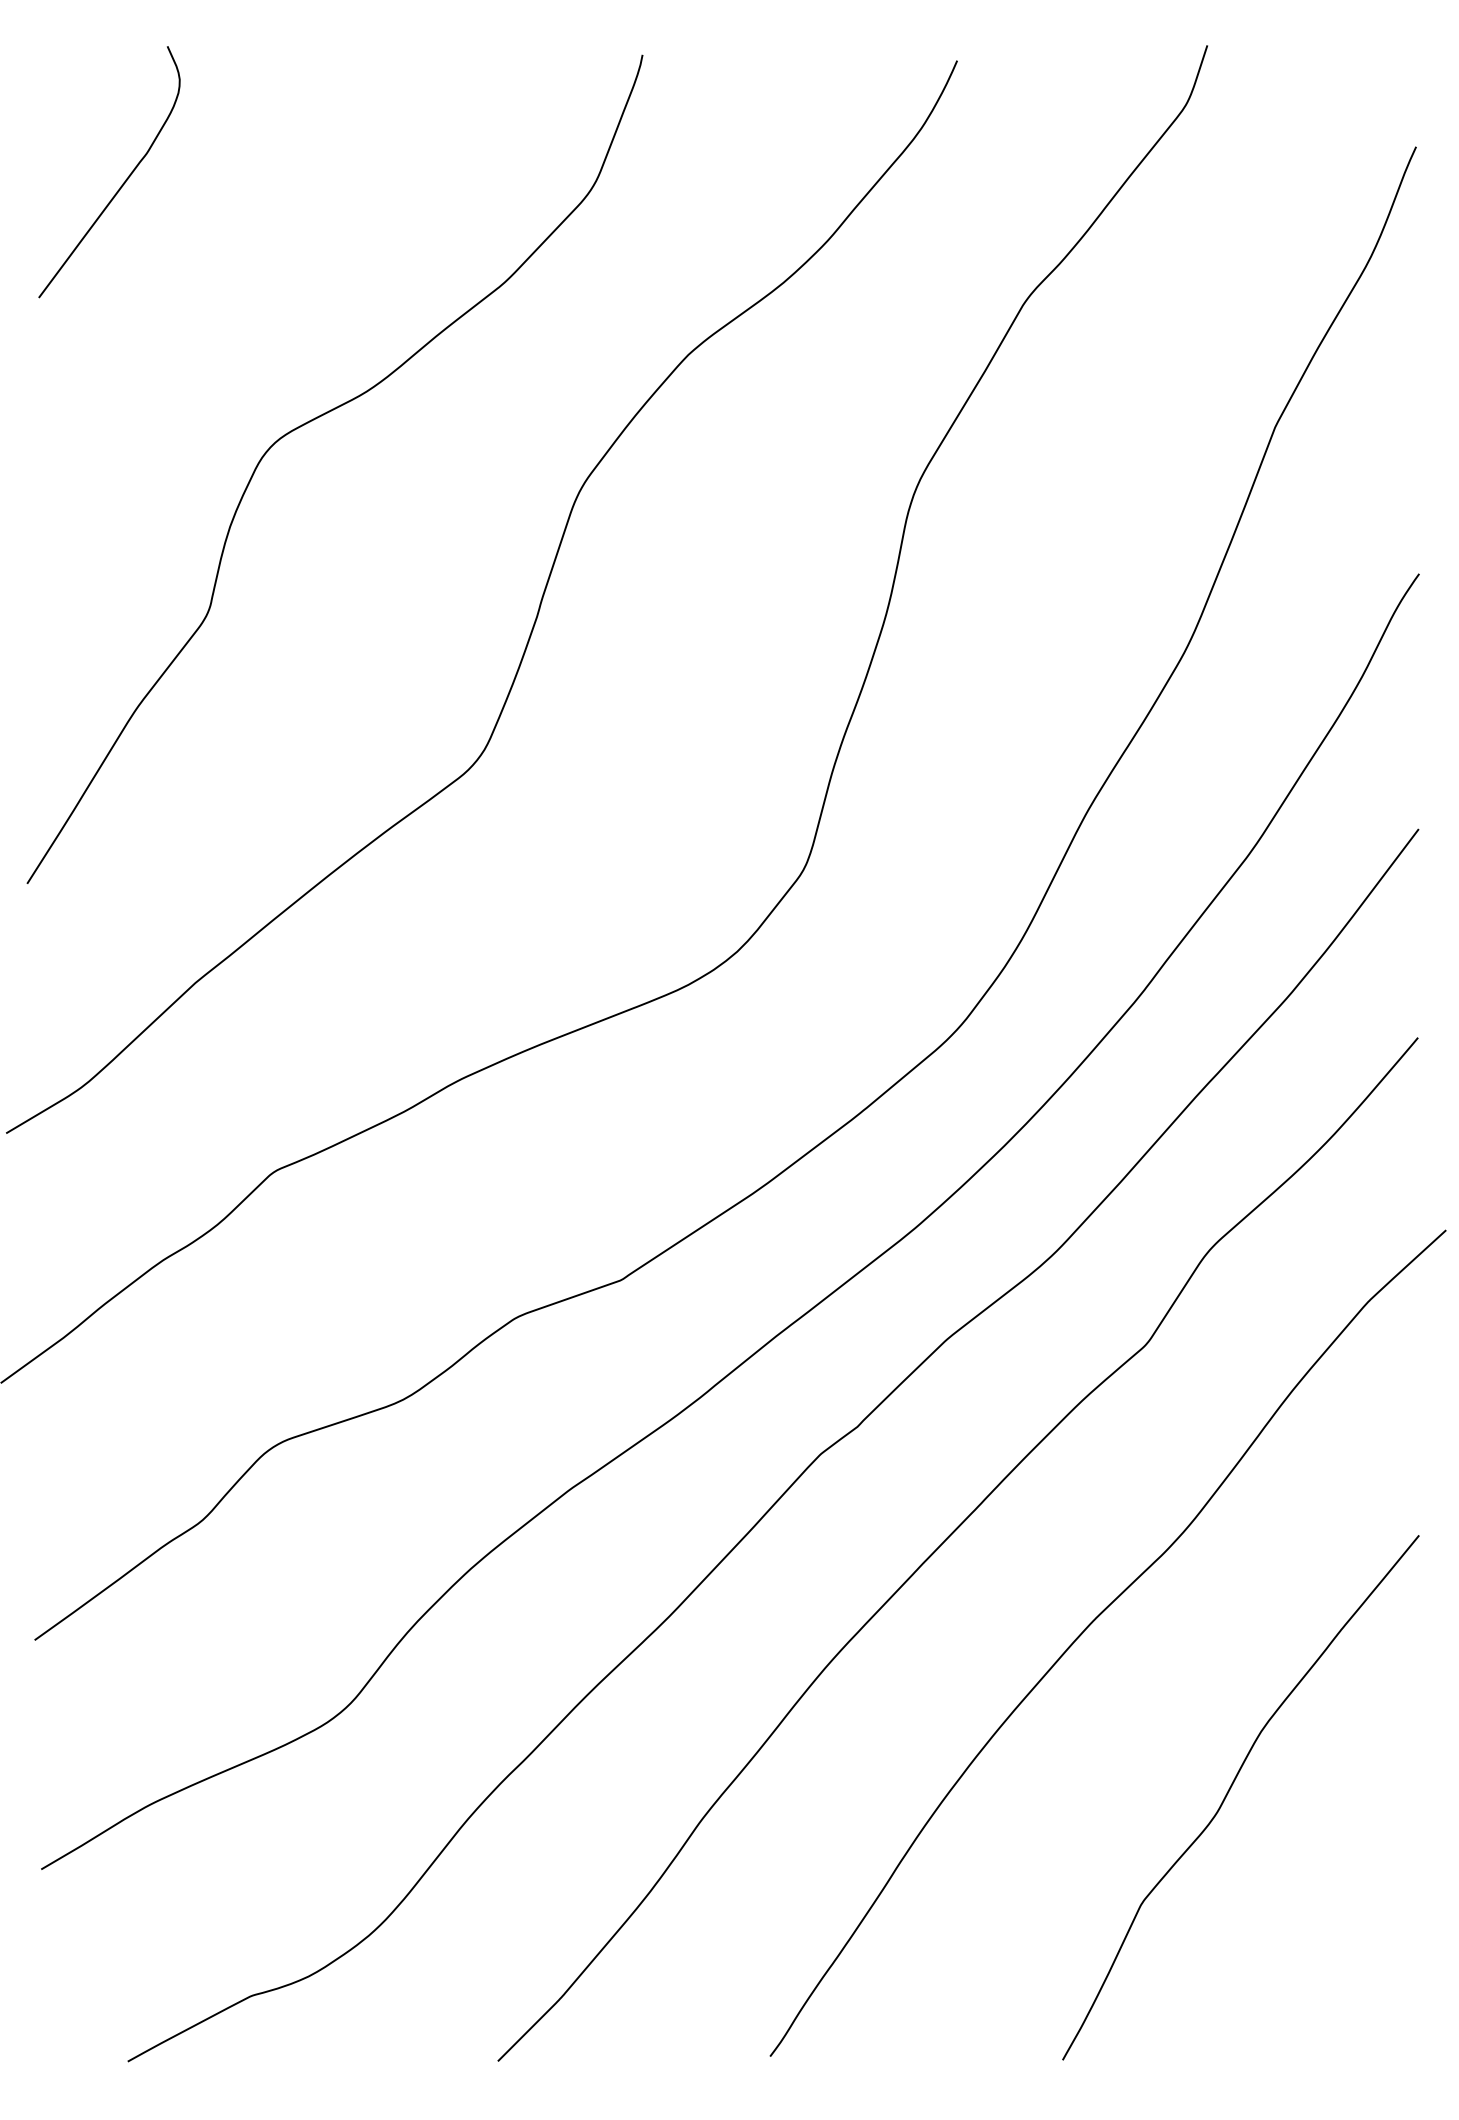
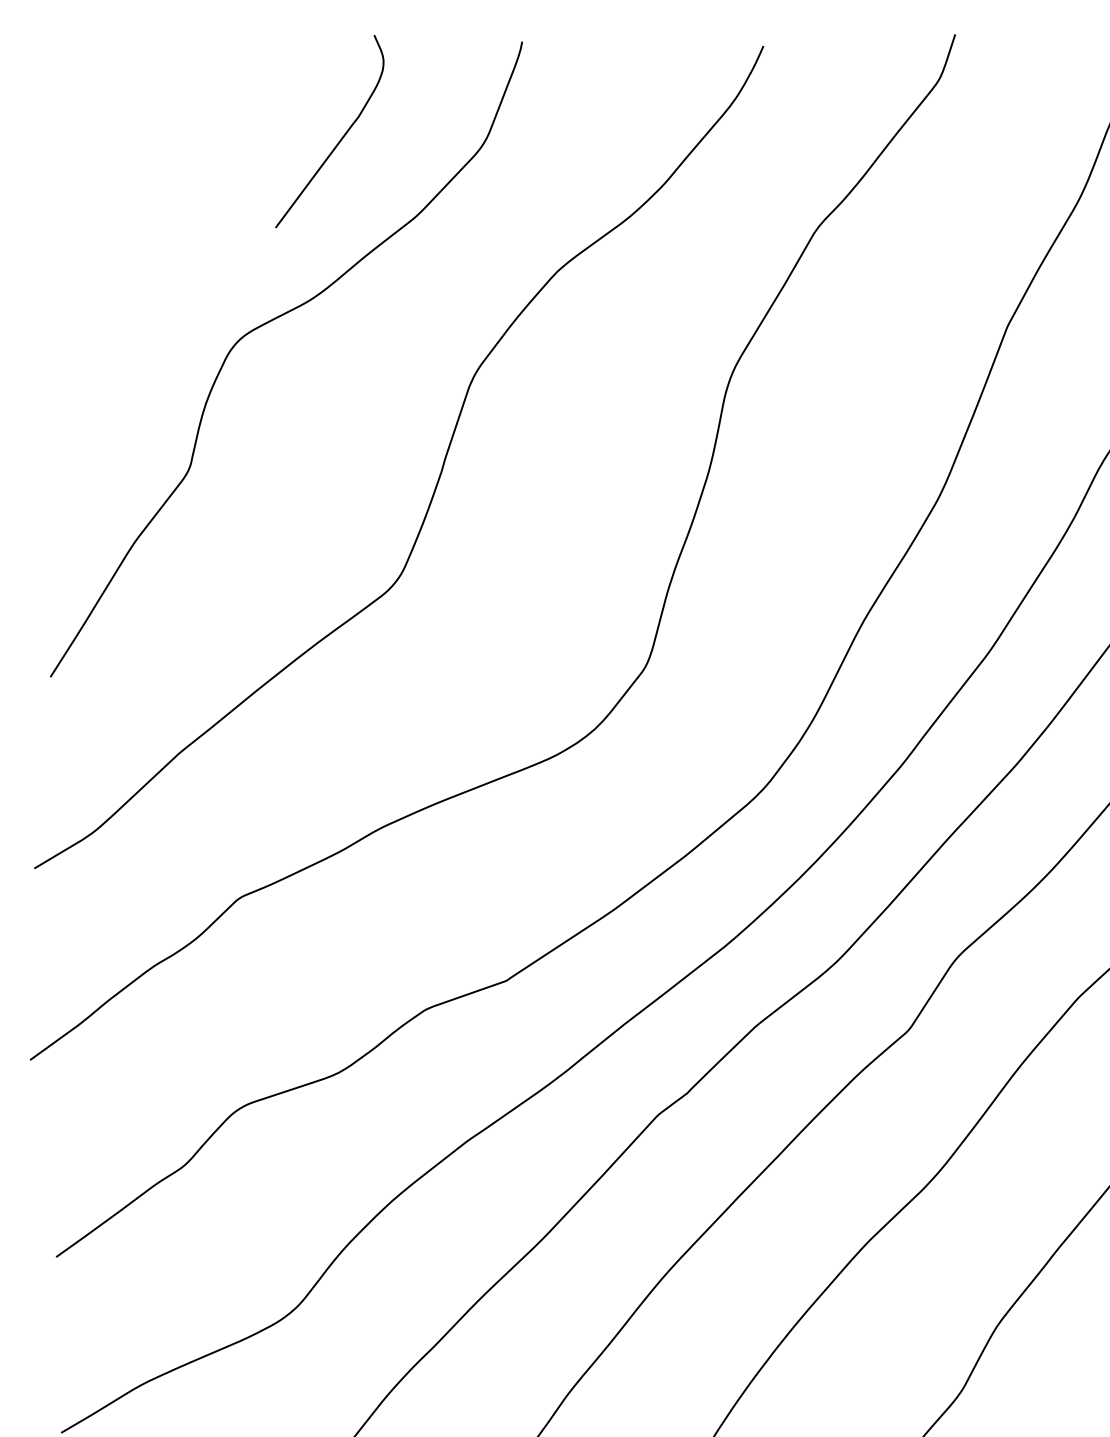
curve: (122, 183) -> (339, 140), moved

